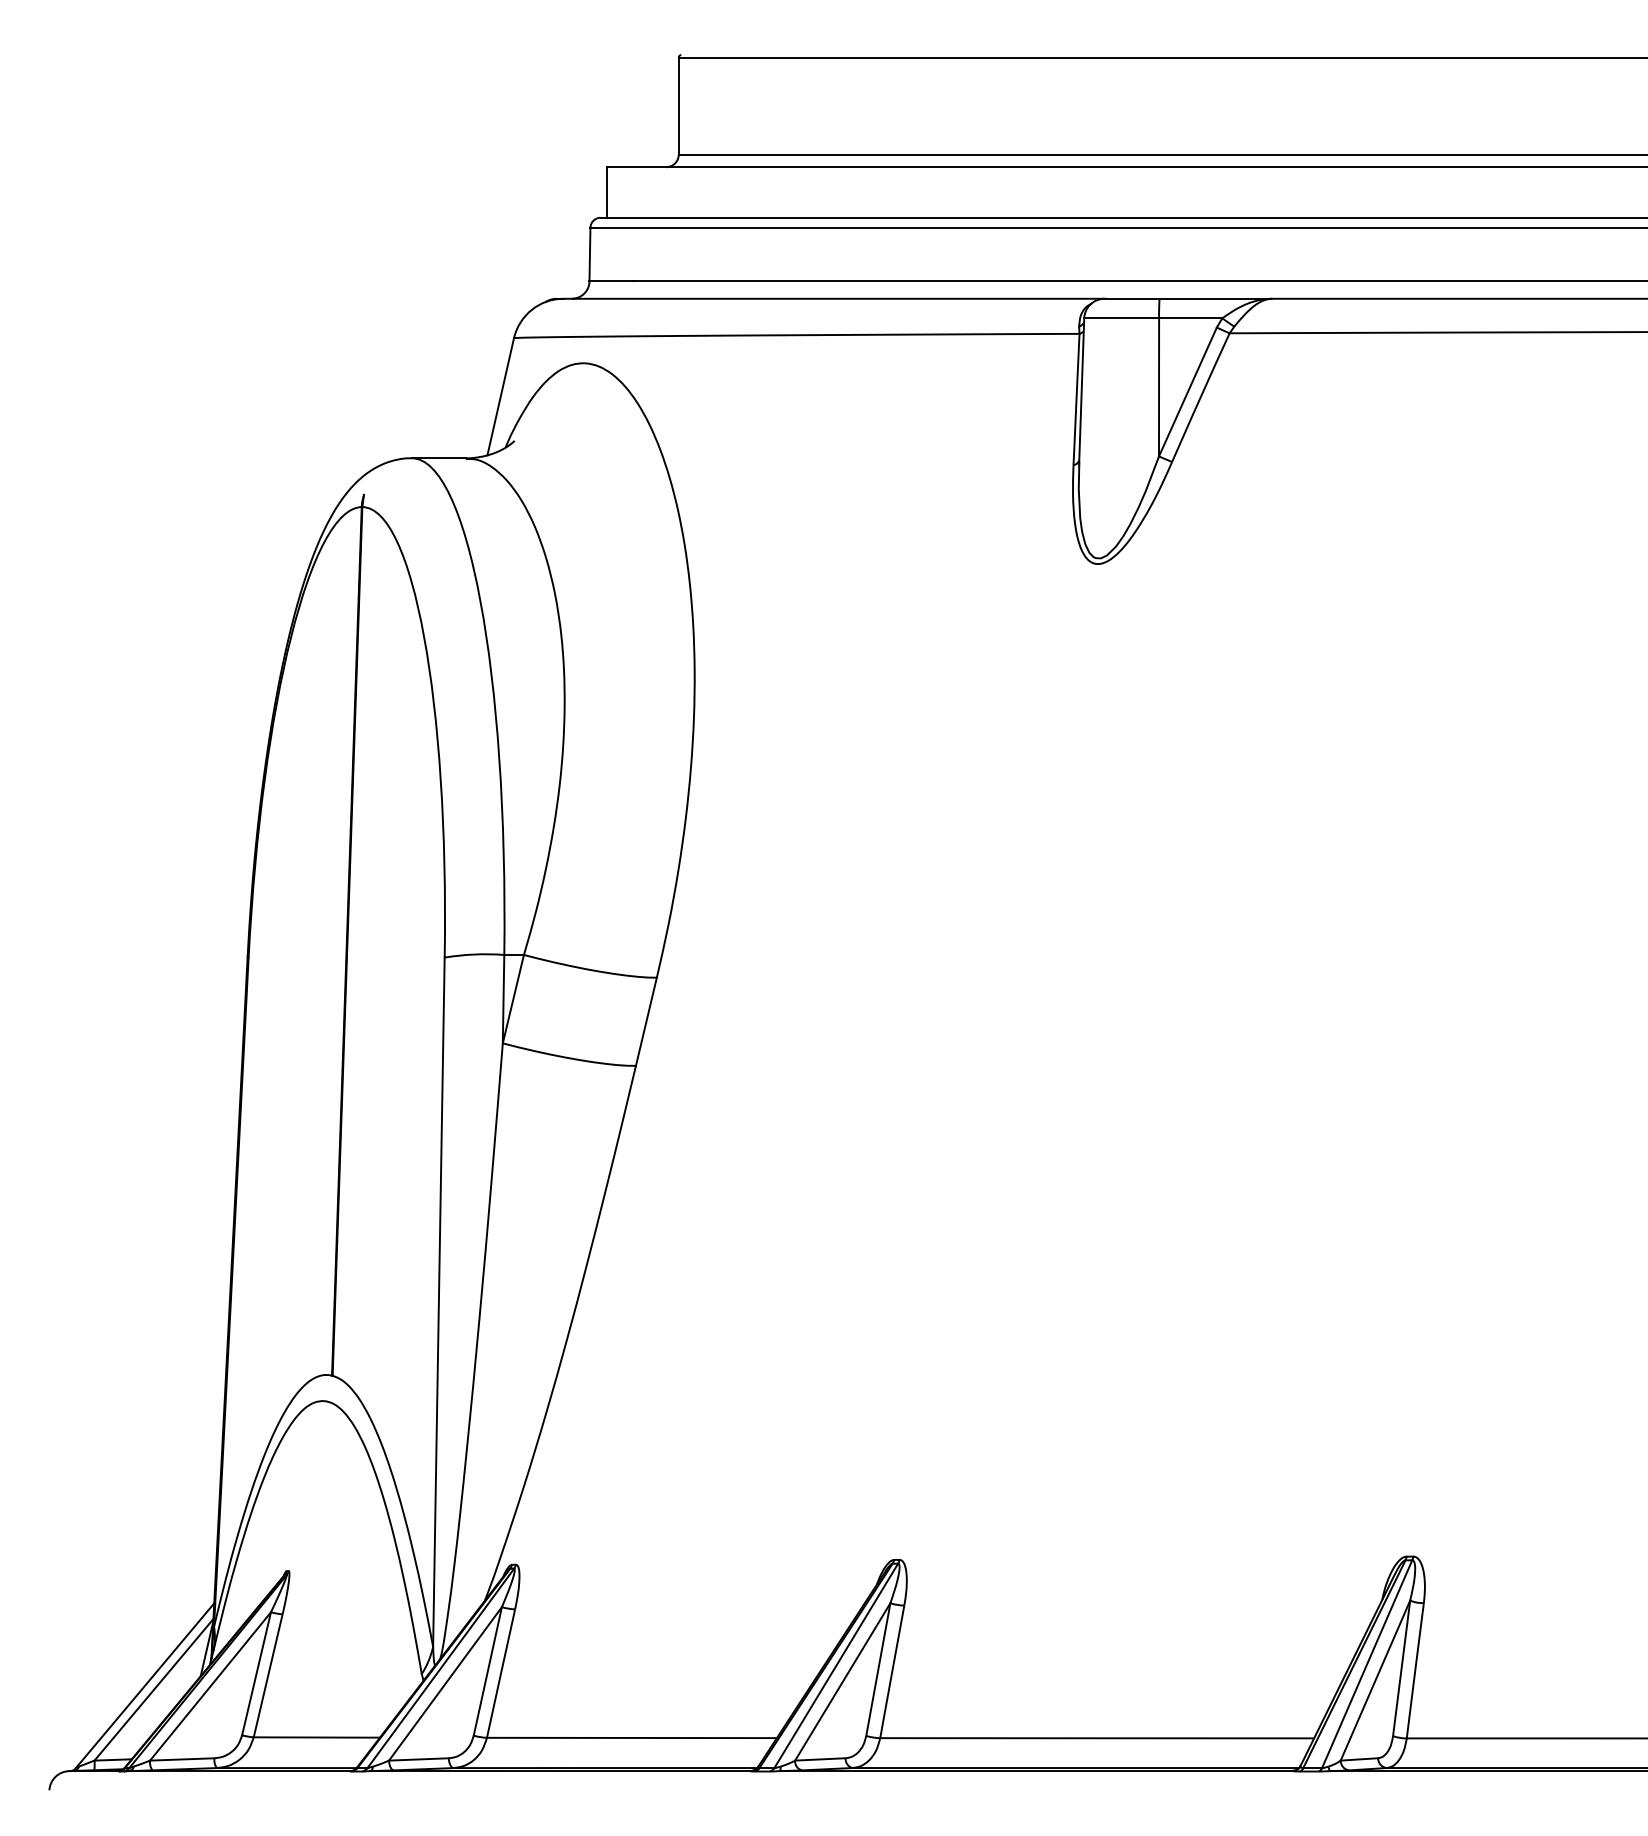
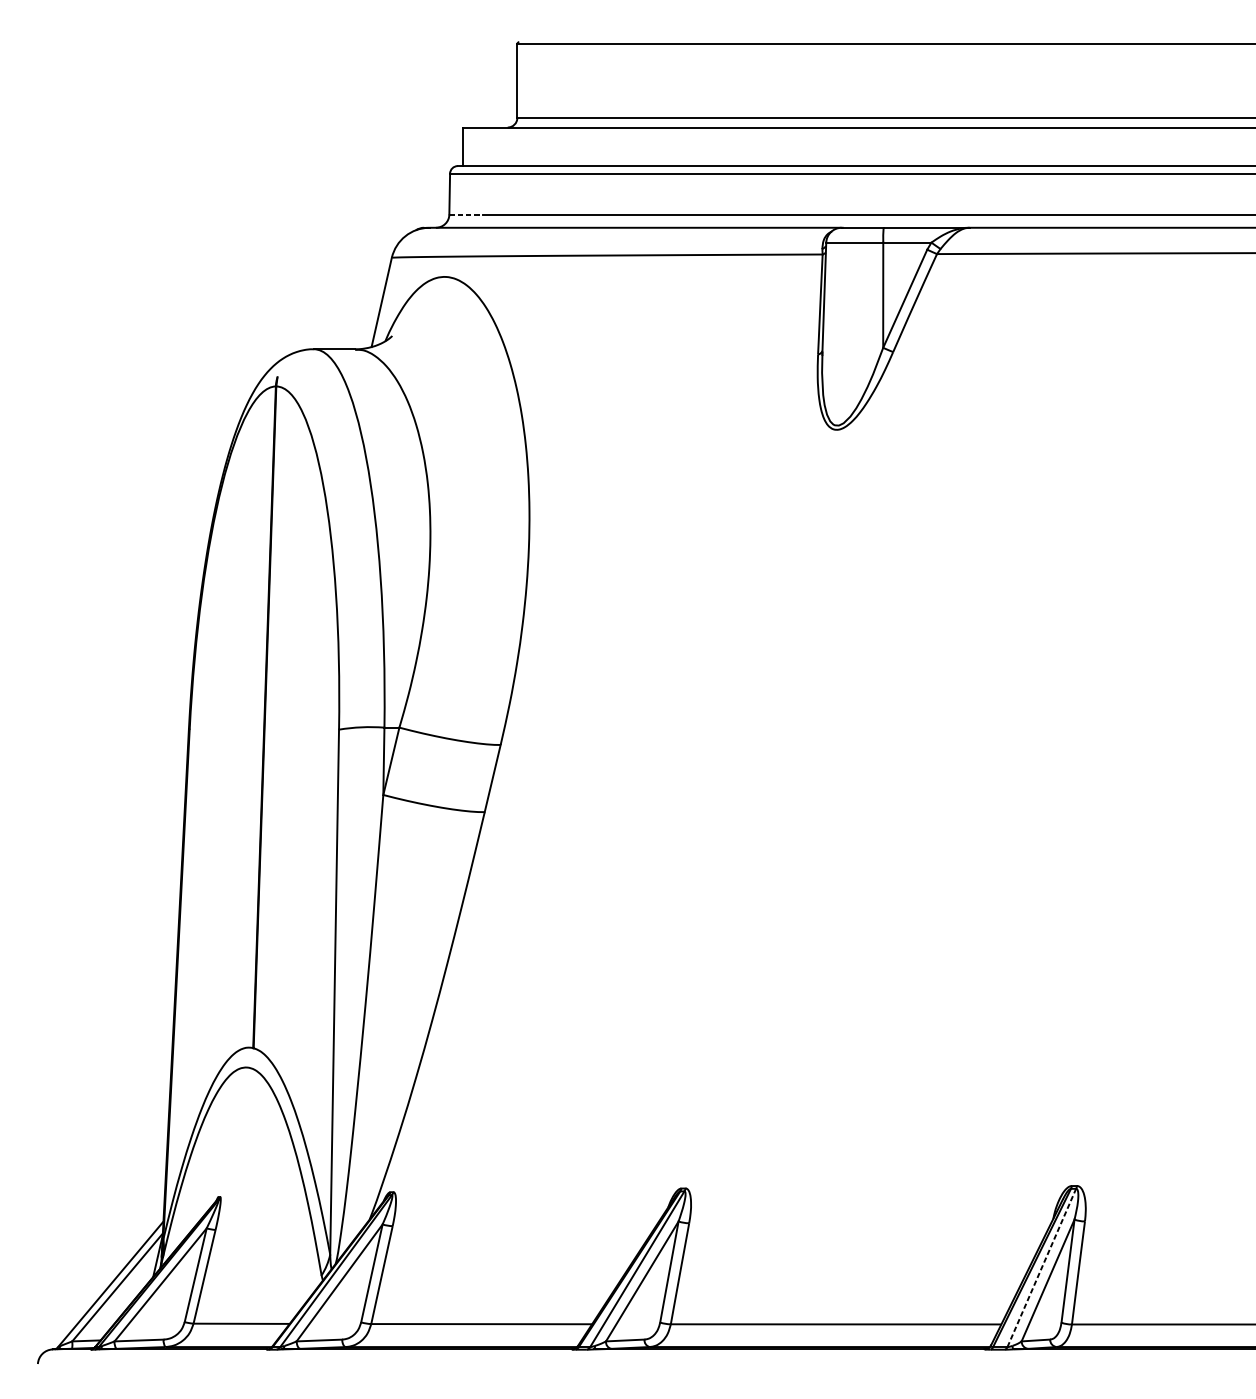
line: (612, 281) -> (466, 214), solid -> dashed
line: (1367, 1663) -> (1042, 1267), solid -> dashed

